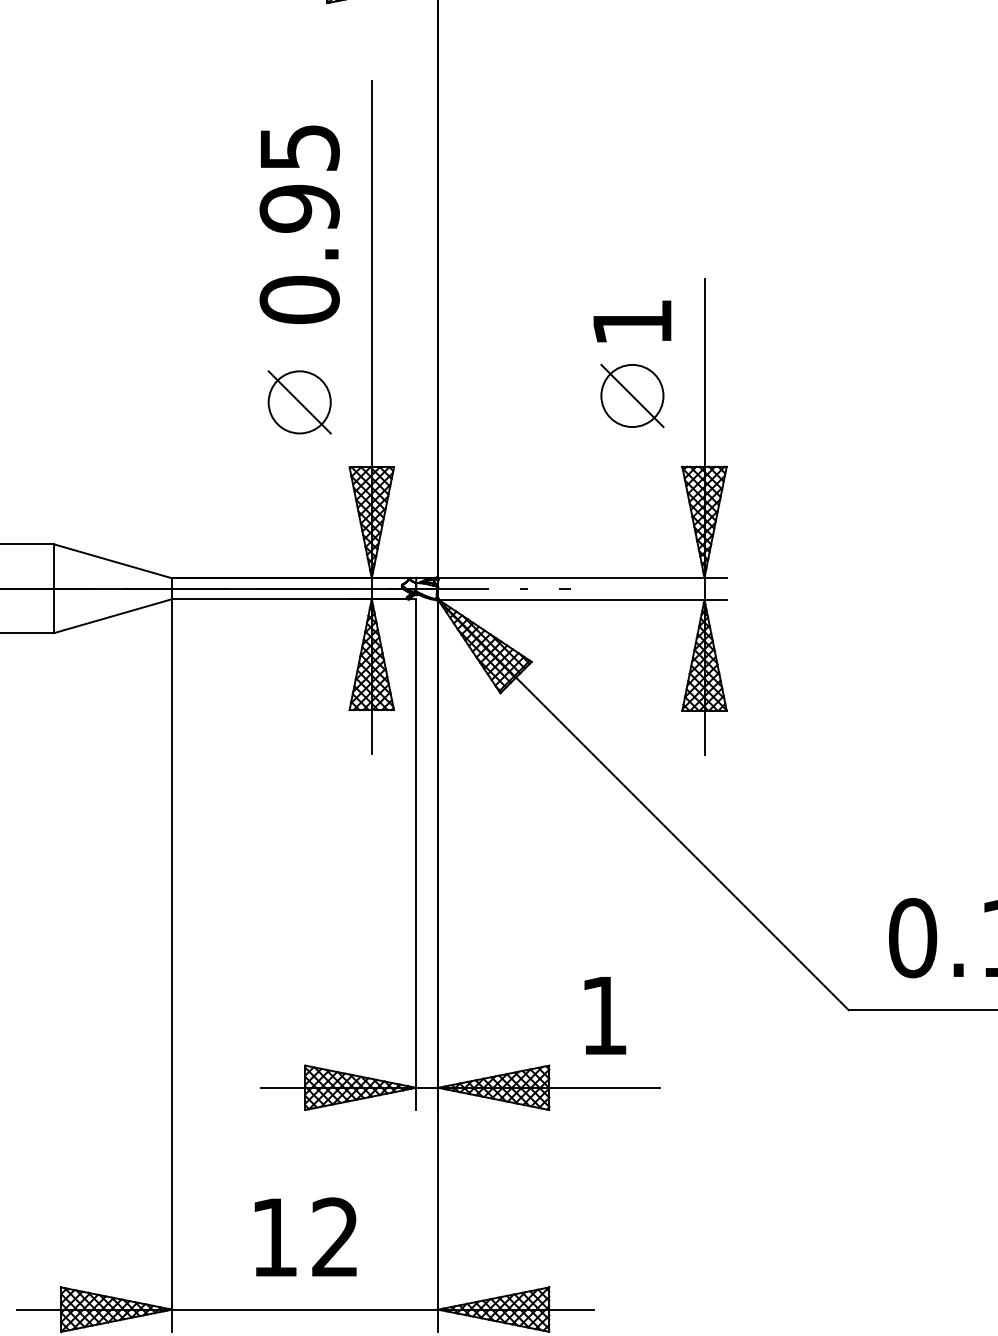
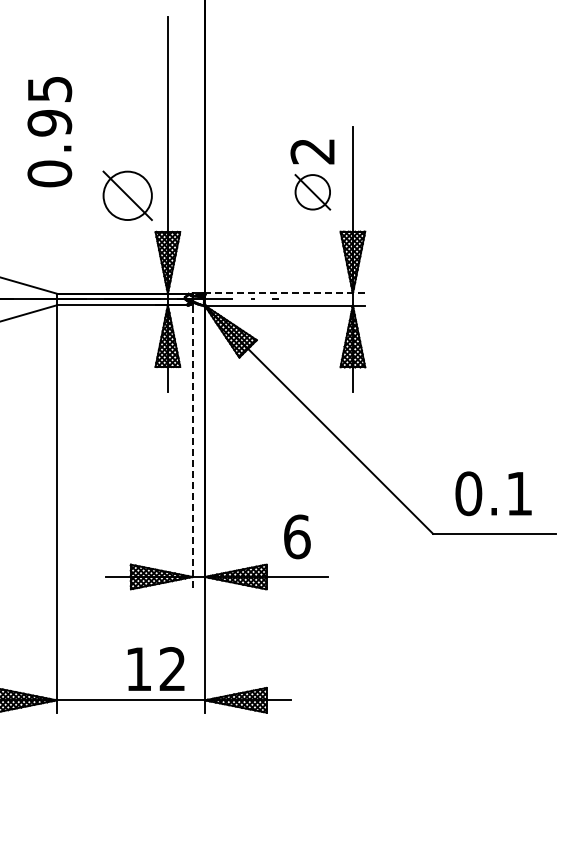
text: (299, 225) -> (49, 132), moved
text: (631, 322) -> (312, 151), 1 -> 2
part: (299, 401) -> (127, 195), size x1.4
line: (581, 577) -> (284, 293), solid -> dashed
line: (416, 854) -> (192, 447), solid -> dashed
text: (604, 1014) -> (297, 536), 1 -> 6
text: (304, 1236) -> (155, 668), moved

